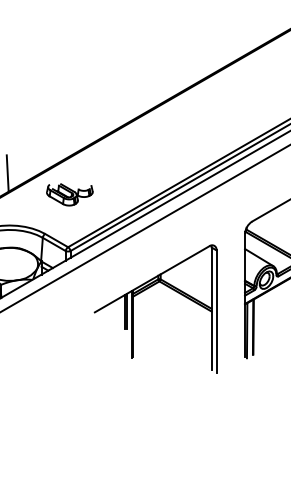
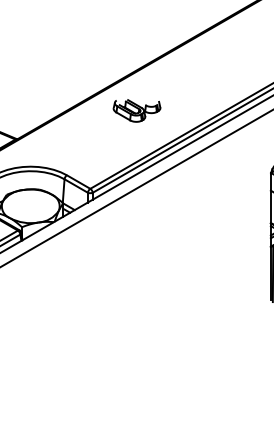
line: (7, 173) -> (28, 113), removed
part: (69, 194) -> (136, 110), moved
part: (144, 291) -> (168, 234), removed

